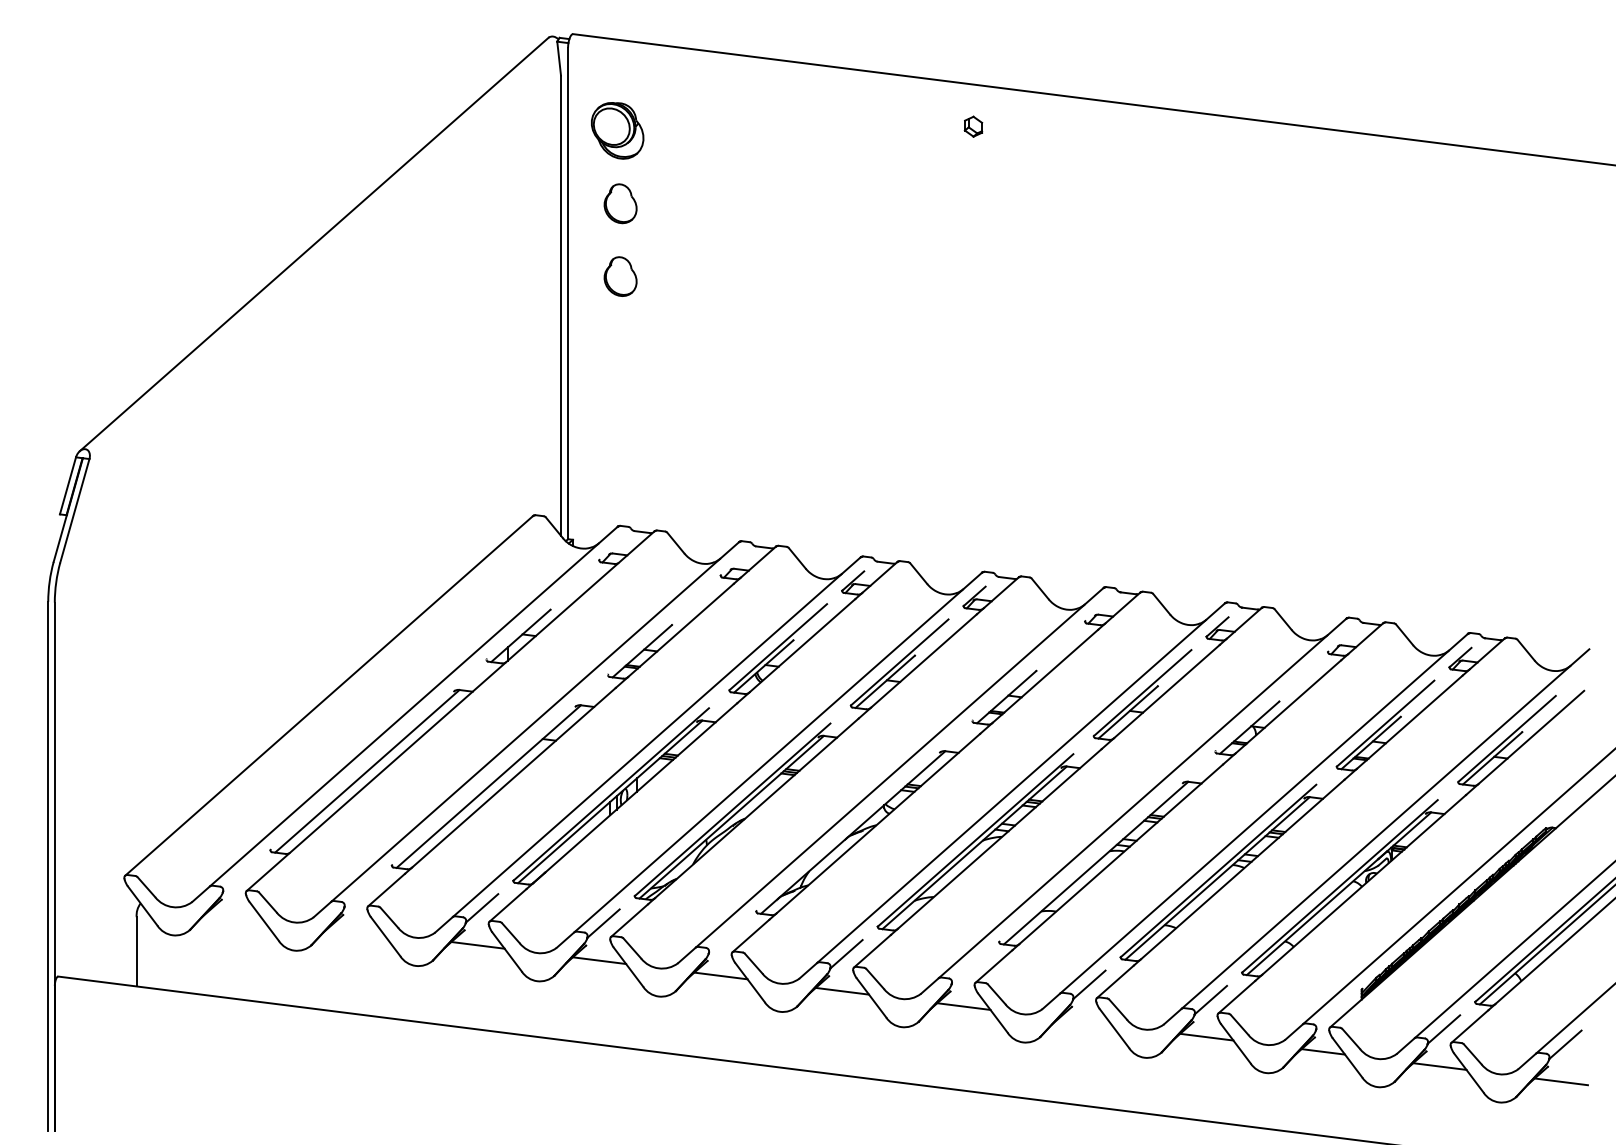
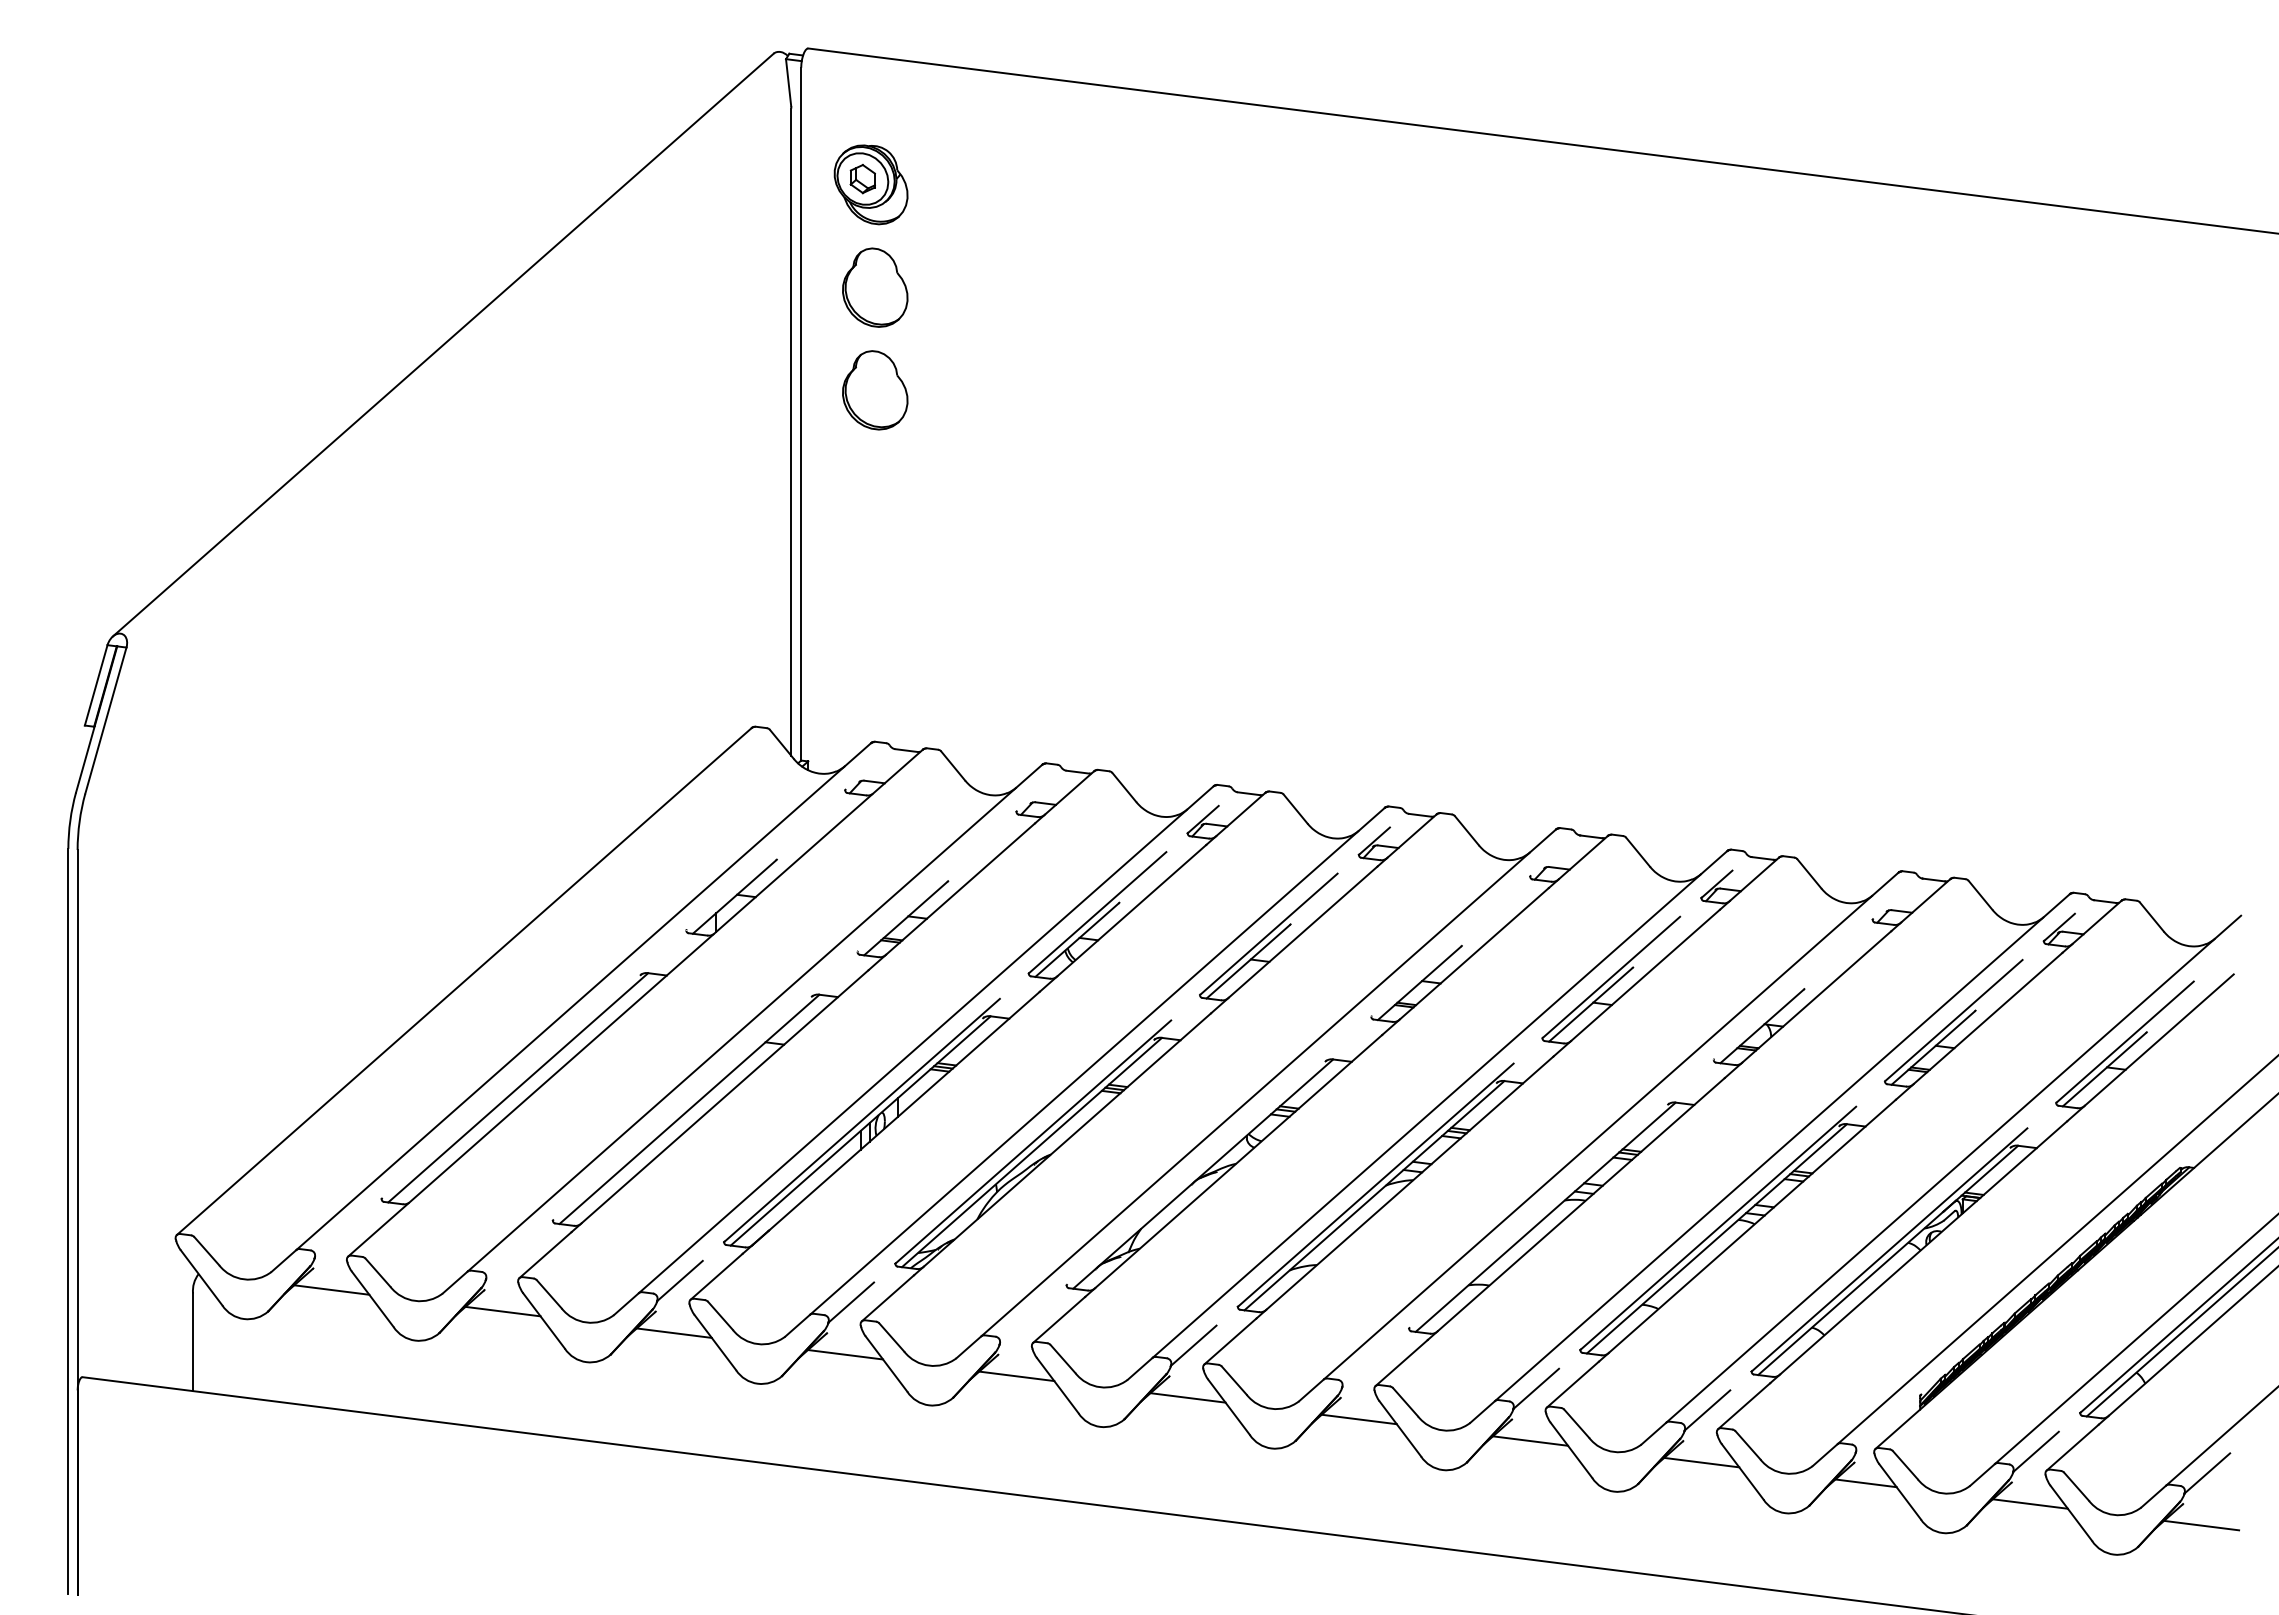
part: (973, 127) -> (862, 179), moved
part: (620, 203) -> (875, 287), size x1.43
part: (620, 276) -> (875, 390), size x1.43
line: (234, 914) -> (331, 1289), added
line: (356, 929) -> (502, 1311), added
line: (1085, 1021) -> (1530, 1440), added

